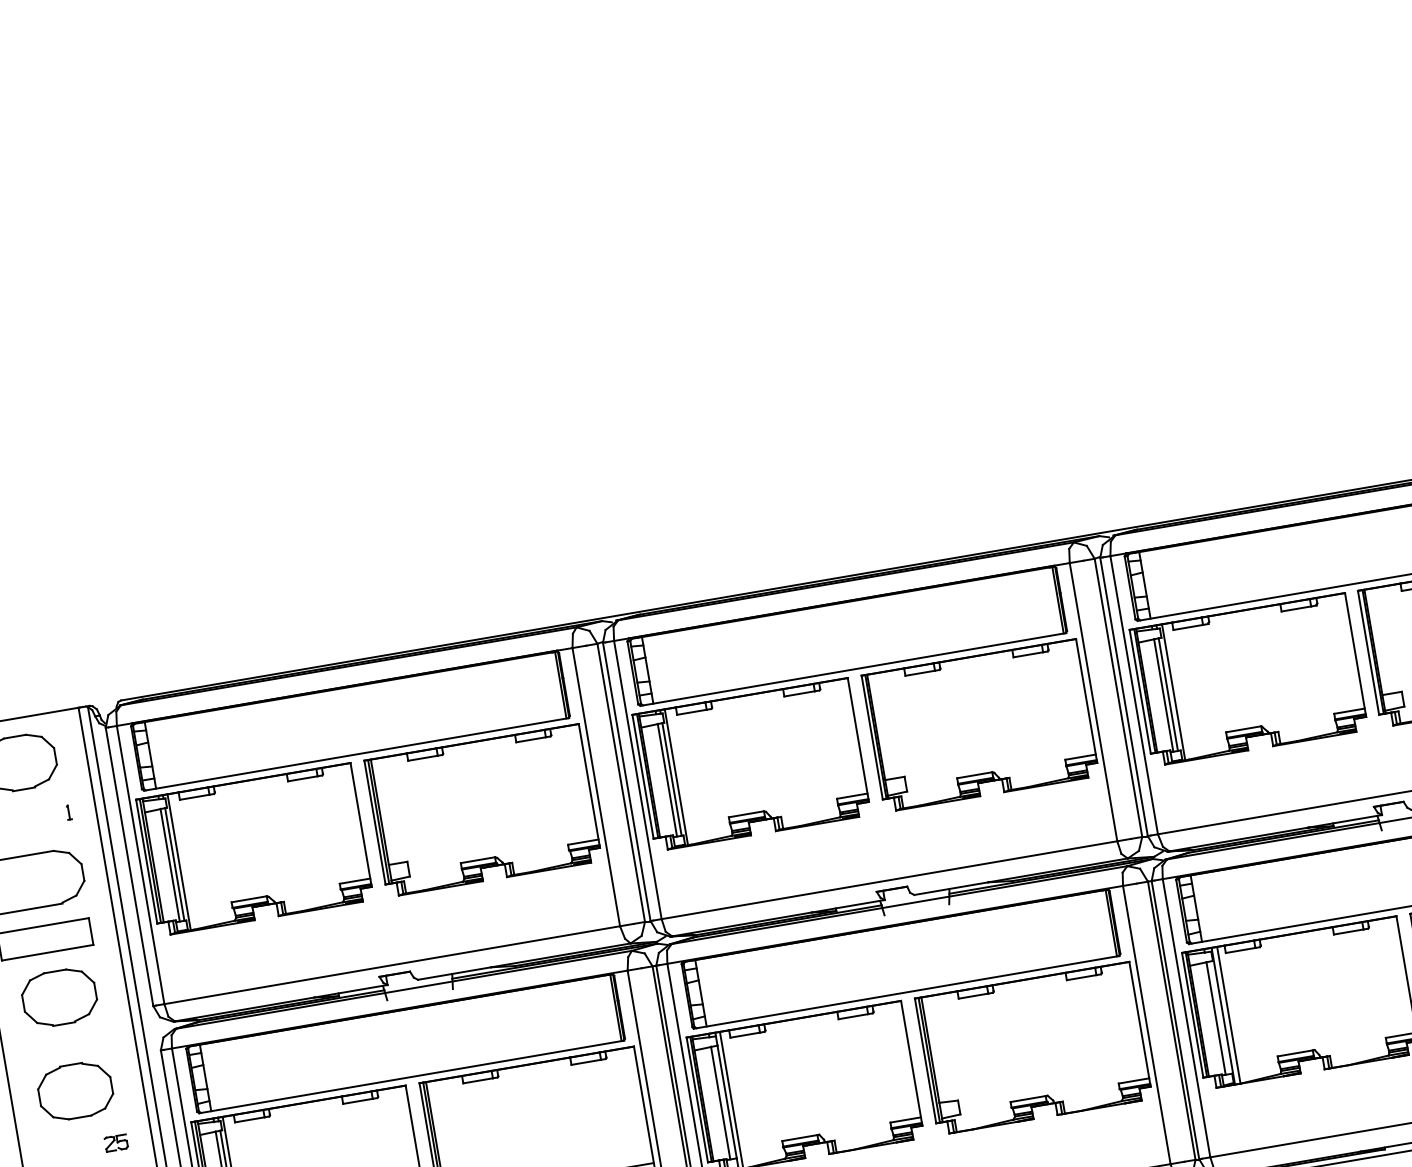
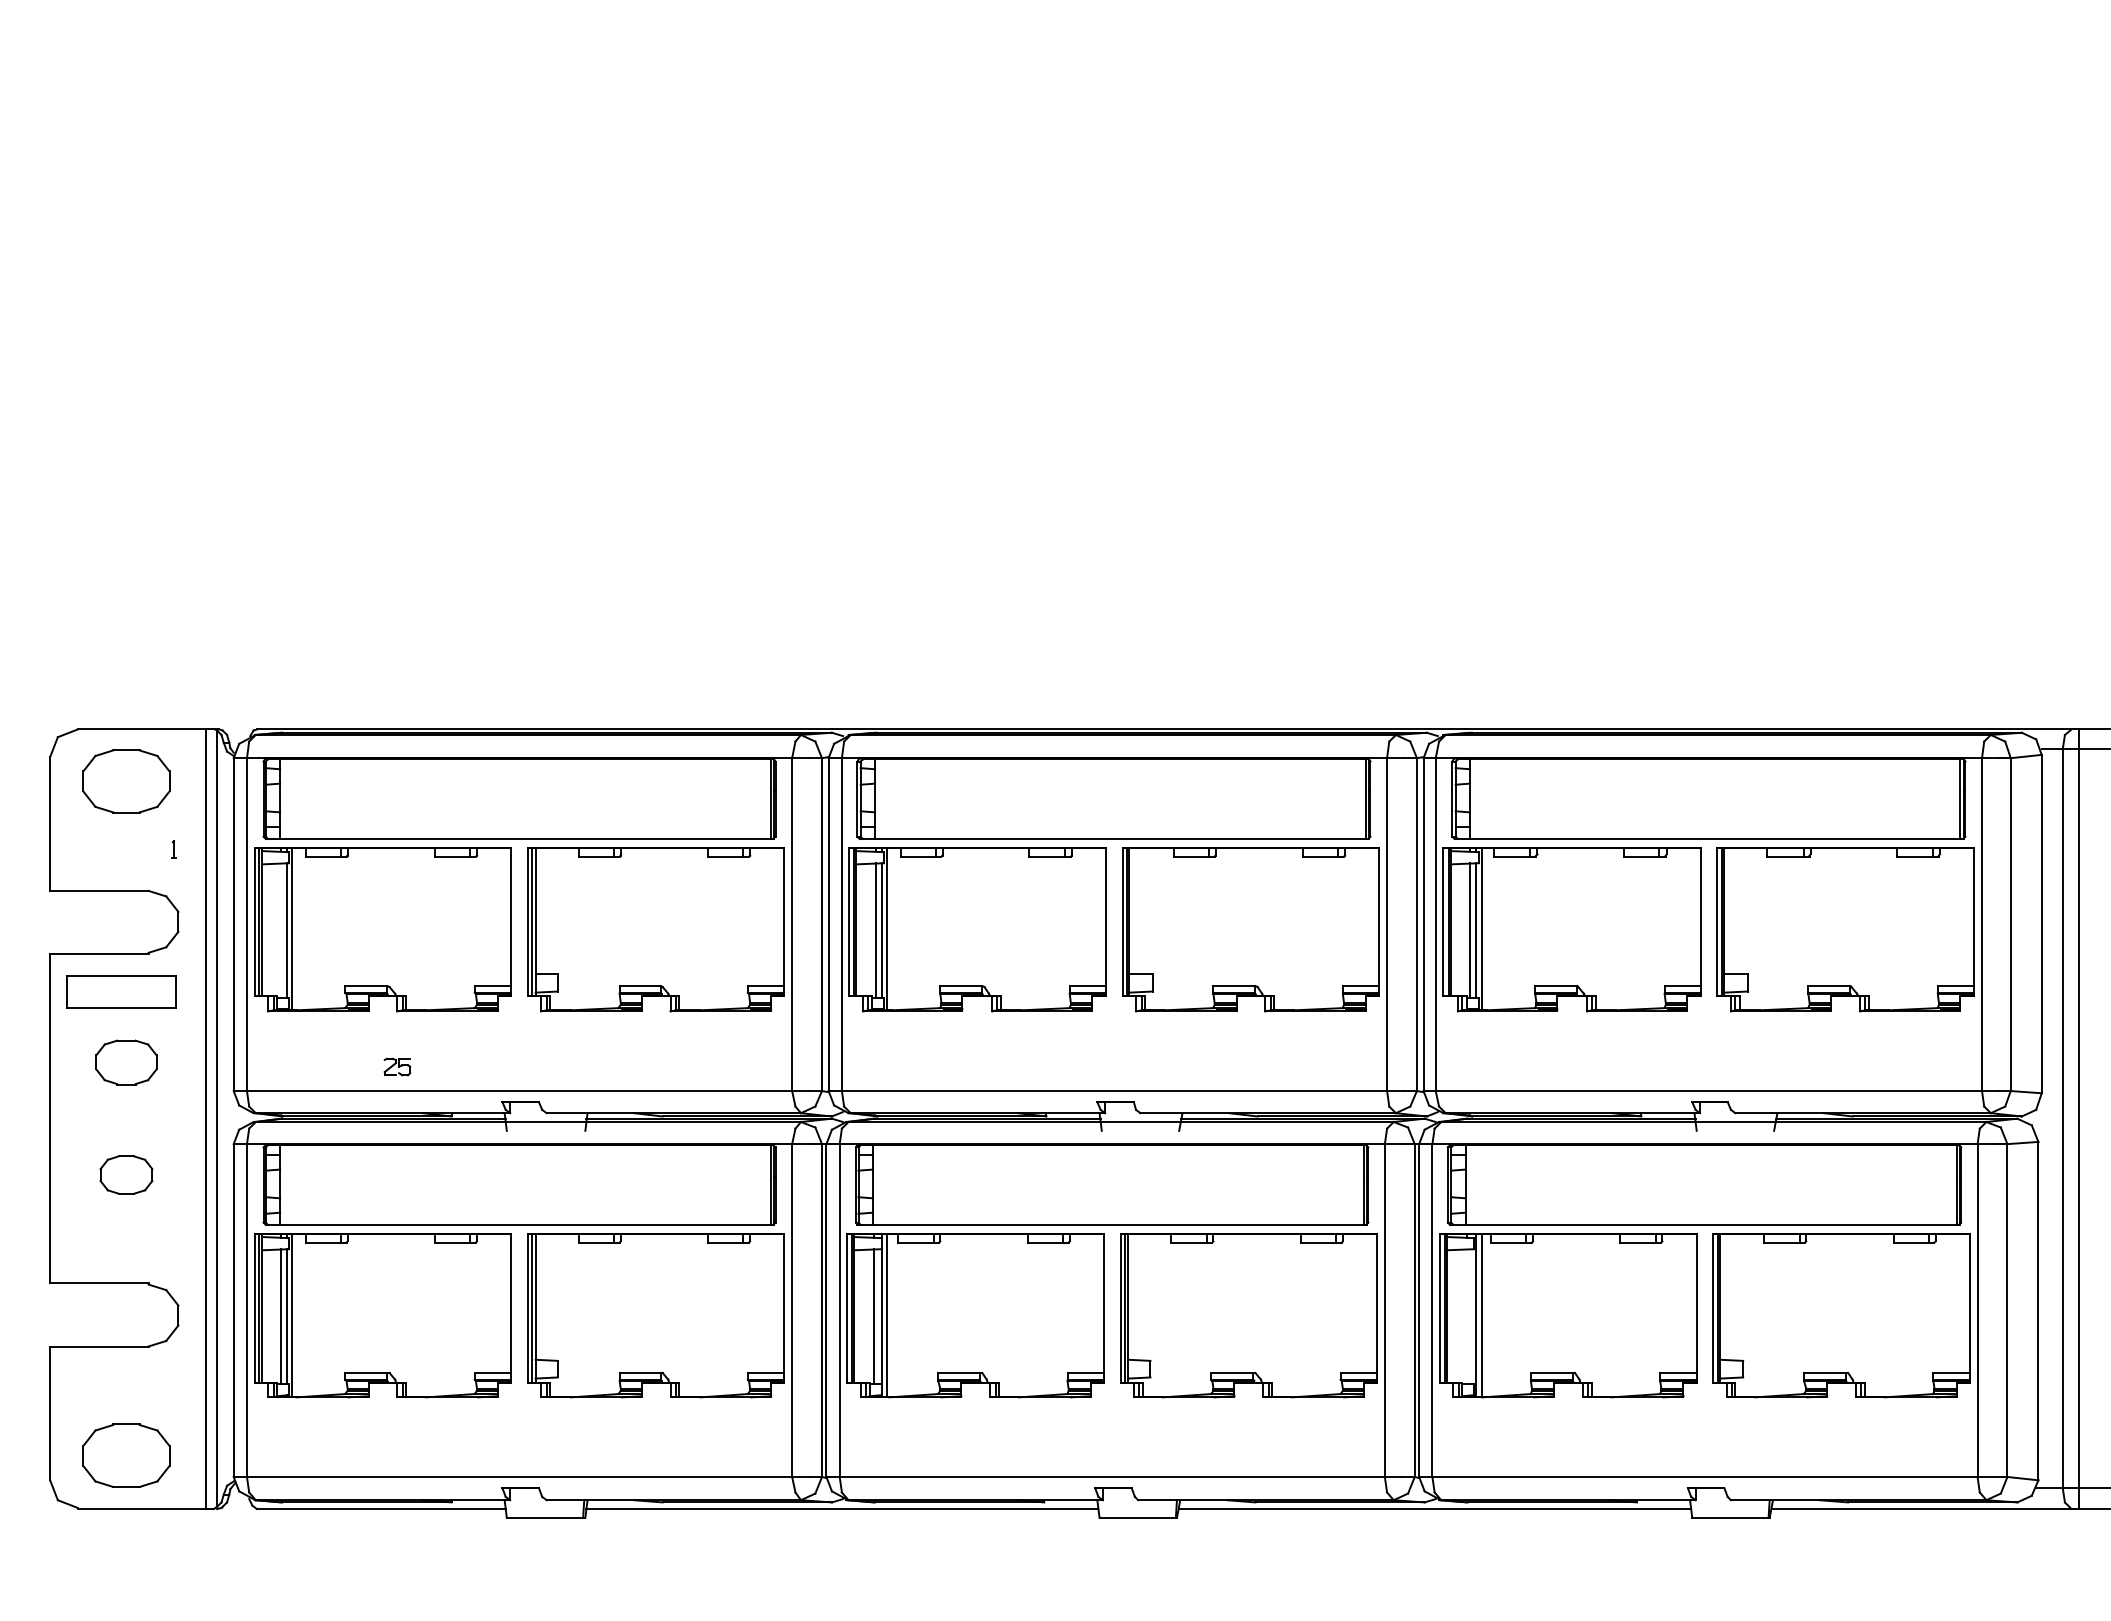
line: (170, 865) -> (281, 930), removed
part: (59, 997) -> (126, 1062), size x0.7
line: (1215, 1018) -> (1466, 1316), removed
part: (75, 1091) -> (126, 1174), size x0.6
part: (116, 1142) -> (397, 1066), moved

